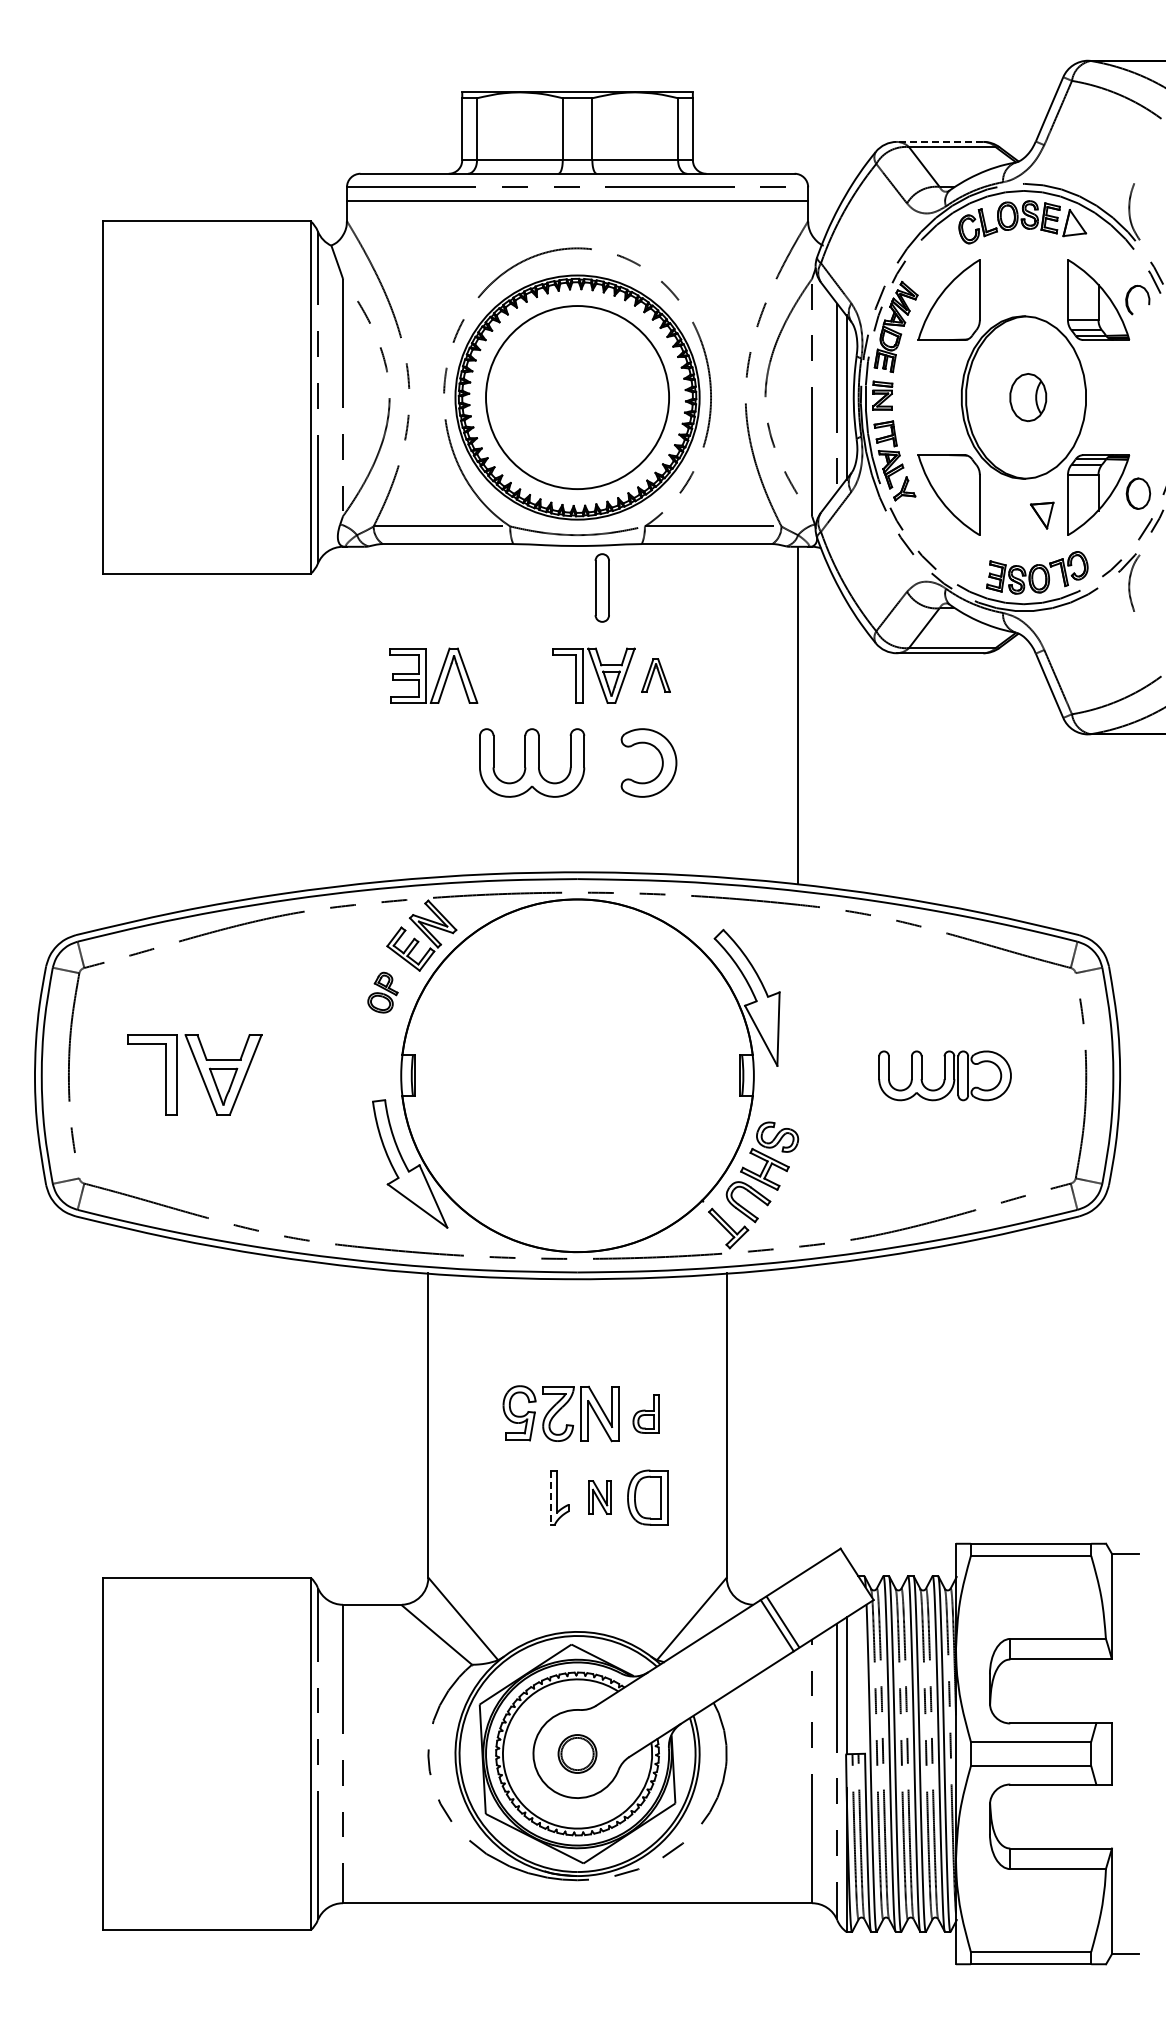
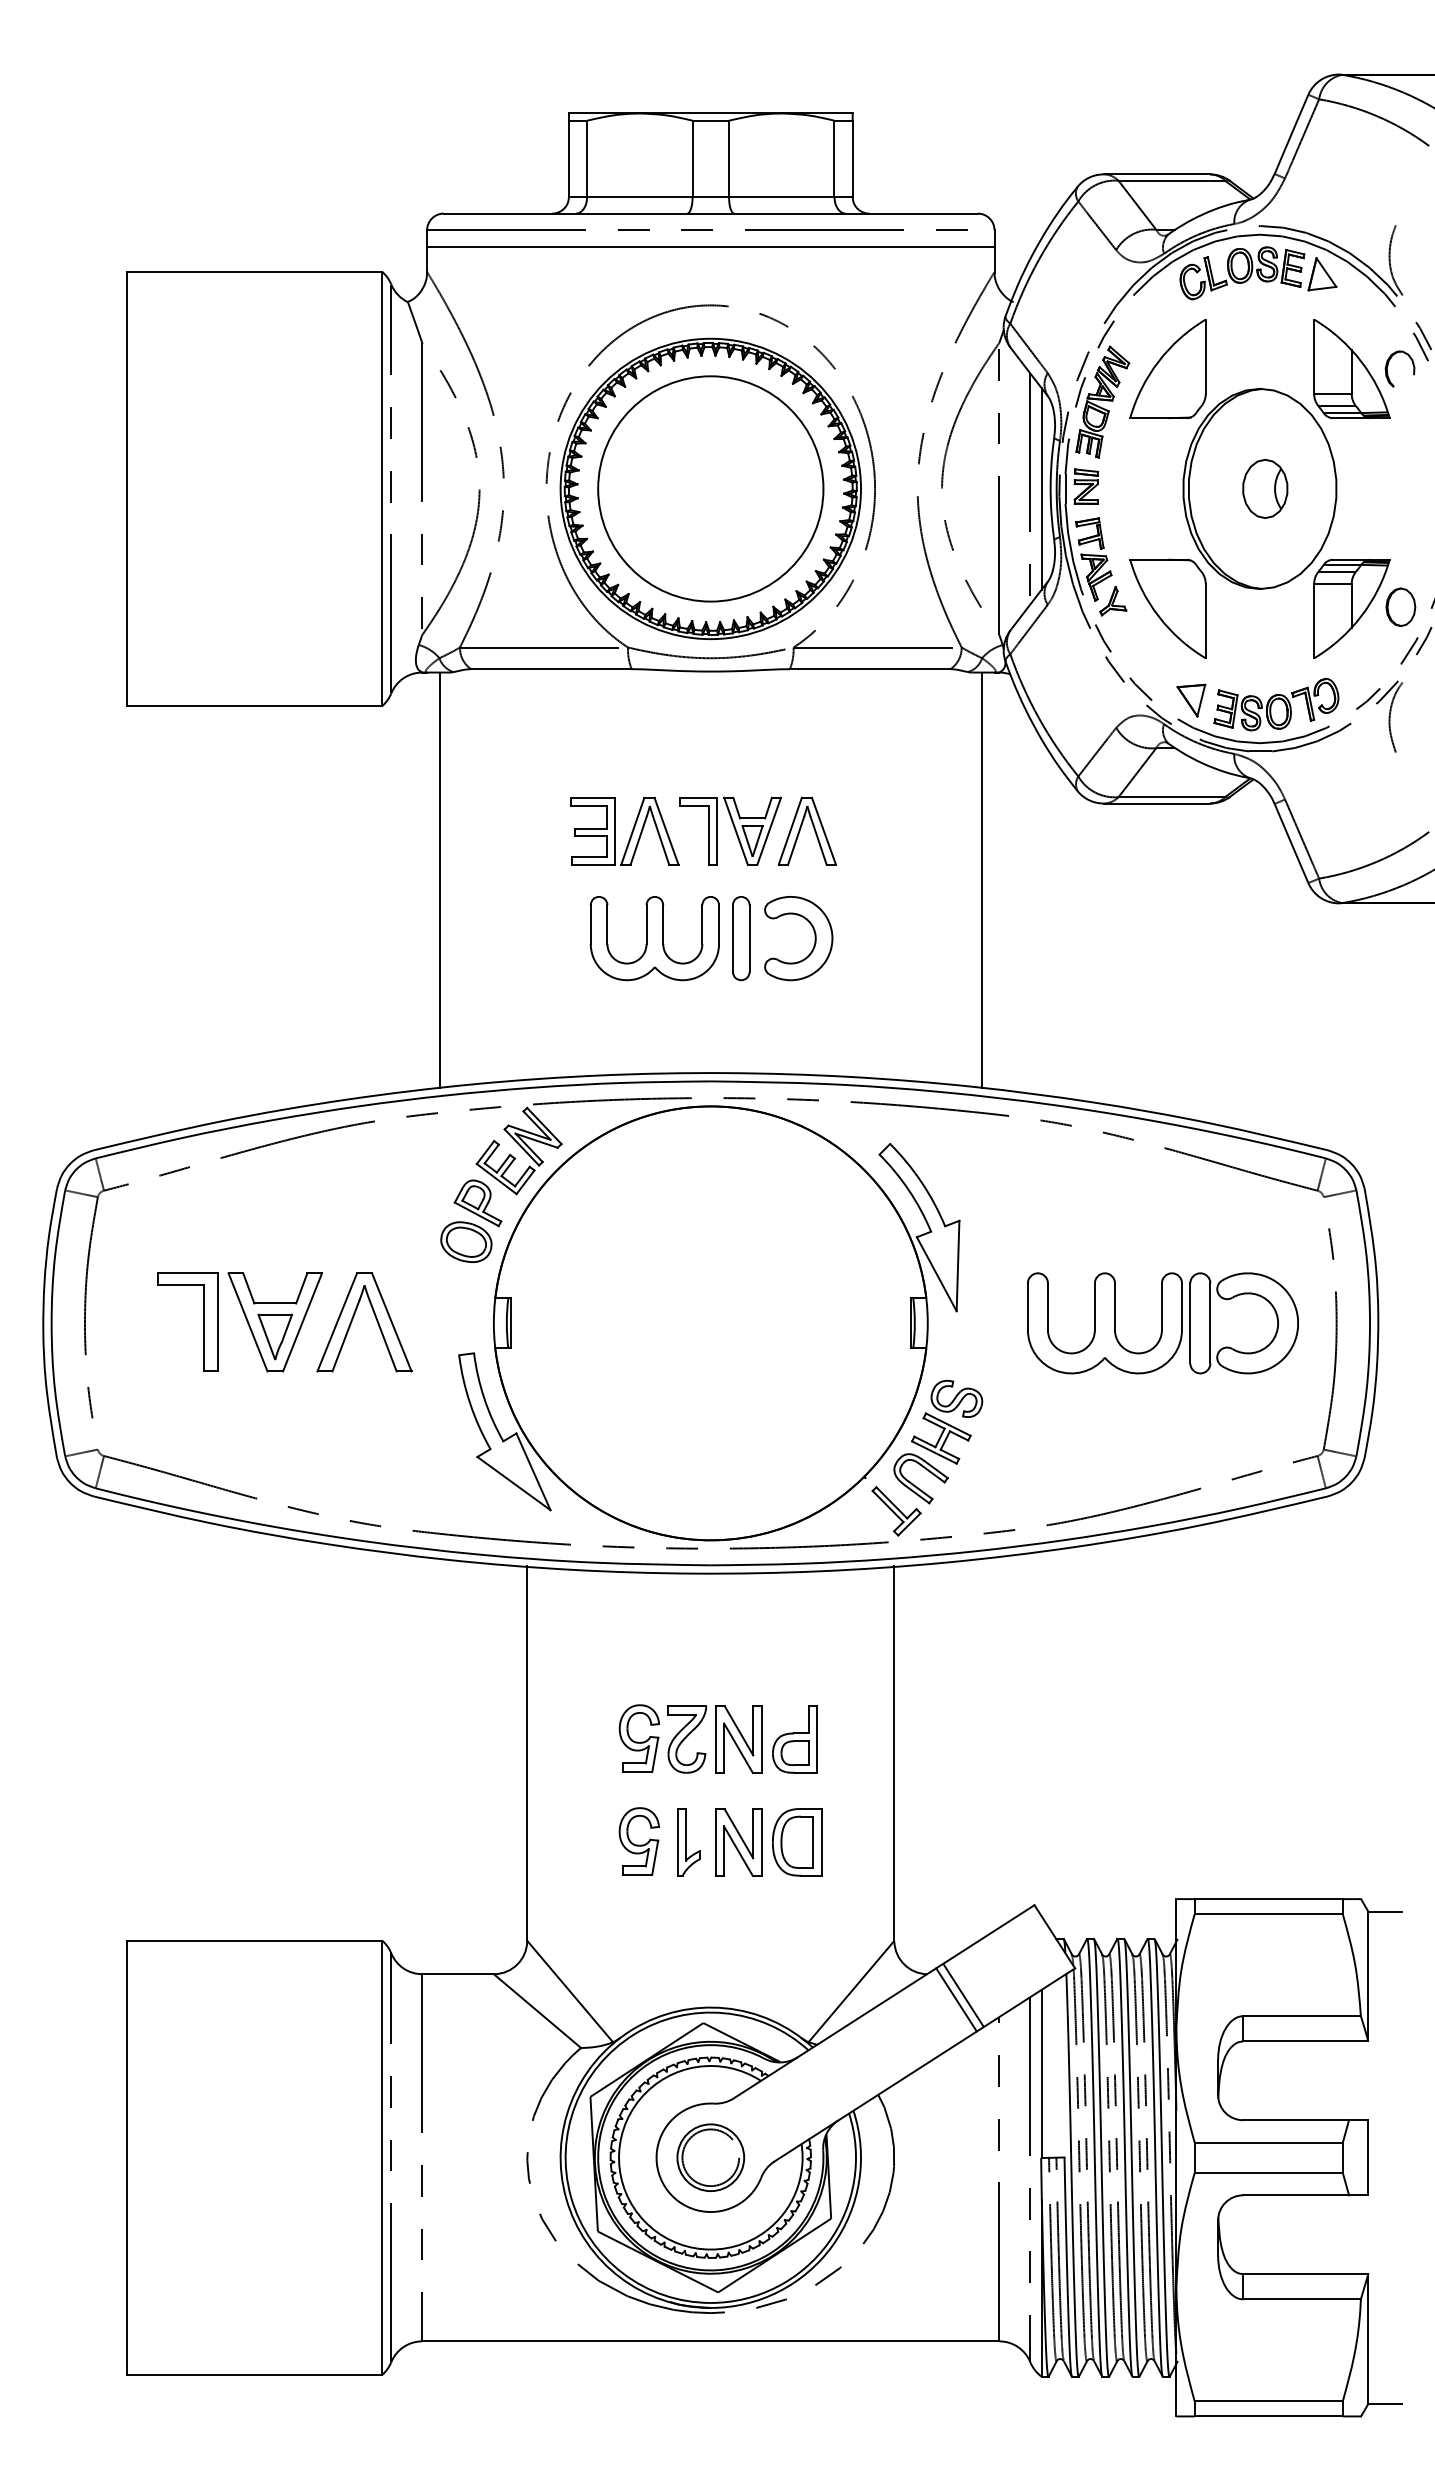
line: (939, 141) -> (1156, 173), dashed -> solid
part: (1042, 515) -> (1191, 700), moved
part: (601, 587) -> (740, 937), moved
part: (433, 675) -> (624, 830), moved
part: (655, 675) -> (806, 830), size x1.67
line: (357, 715) -> (440, 880), added
part: (382, 992) -> (470, 1220), size x1.67
part: (287, 1072) -> (353, 1319), added
part: (944, 1075) -> (1162, 1323), size x1.67
part: (645, 1413) -> (794, 1738), size x1.43
part: (519, 1496) -> (639, 1840), added
part: (599, 1497) -> (737, 1842), size x1.67
line: (550, 1498) -> (677, 1843), dashed -> solid
part: (577, 1753) -> (710, 2157), size x1.43

